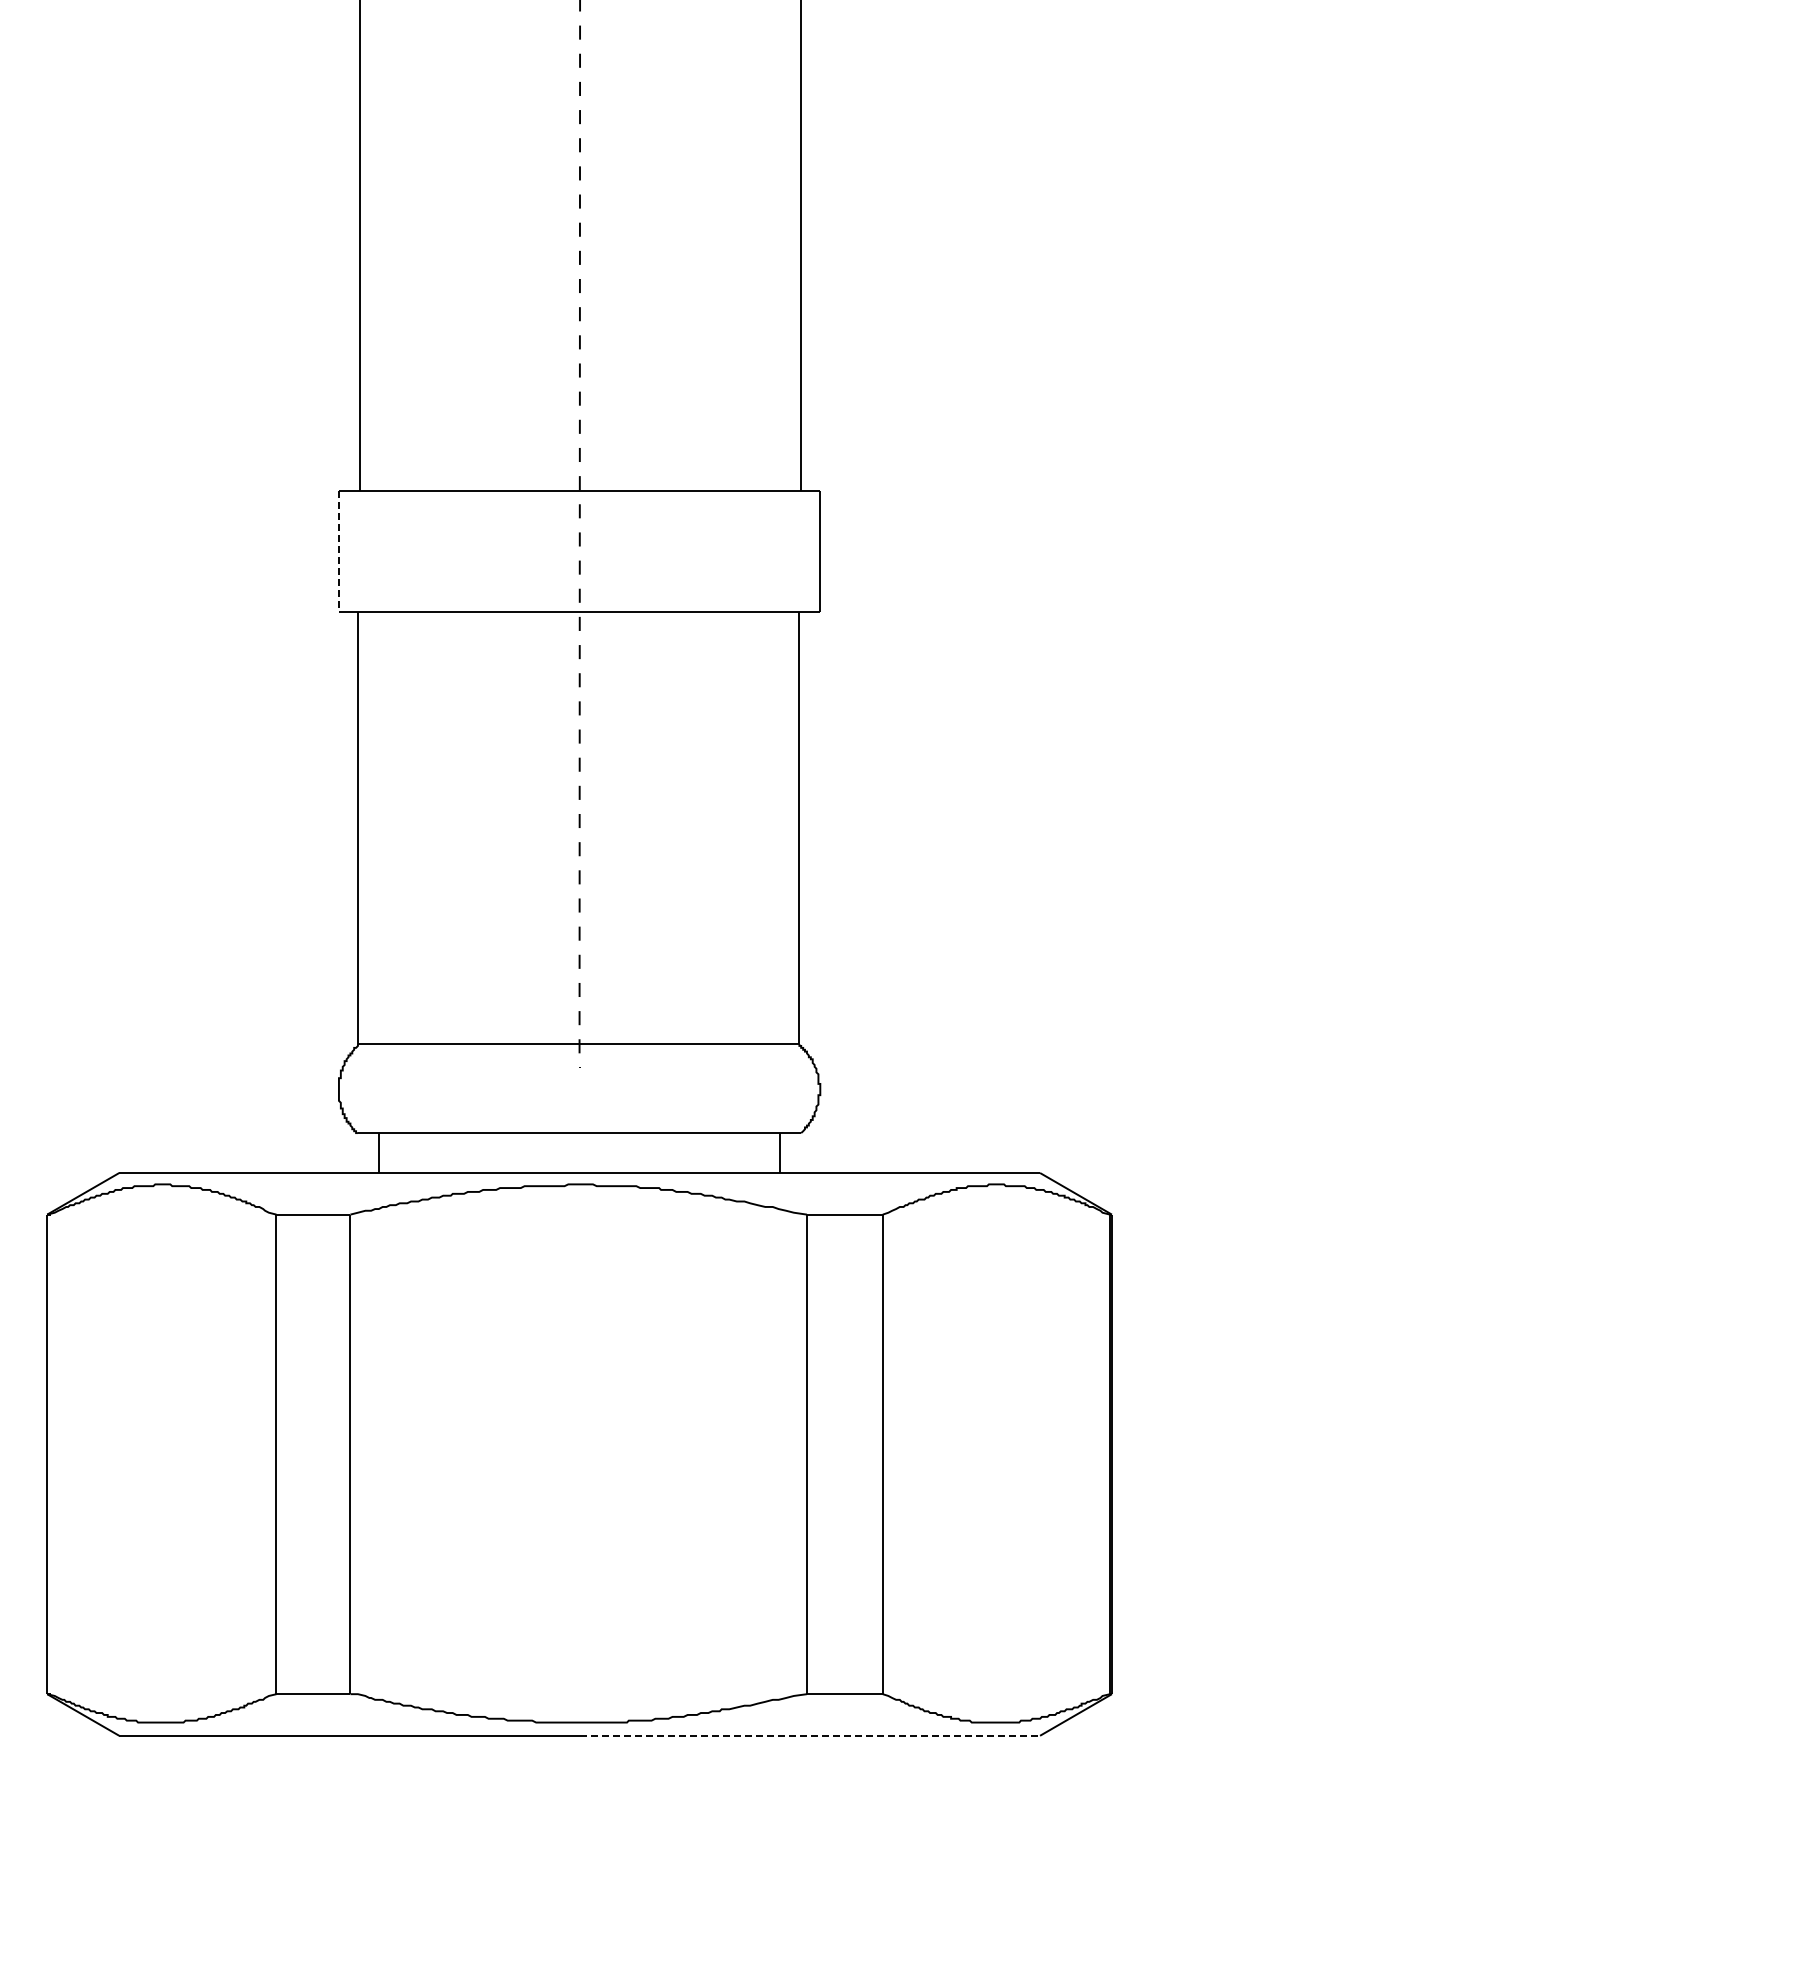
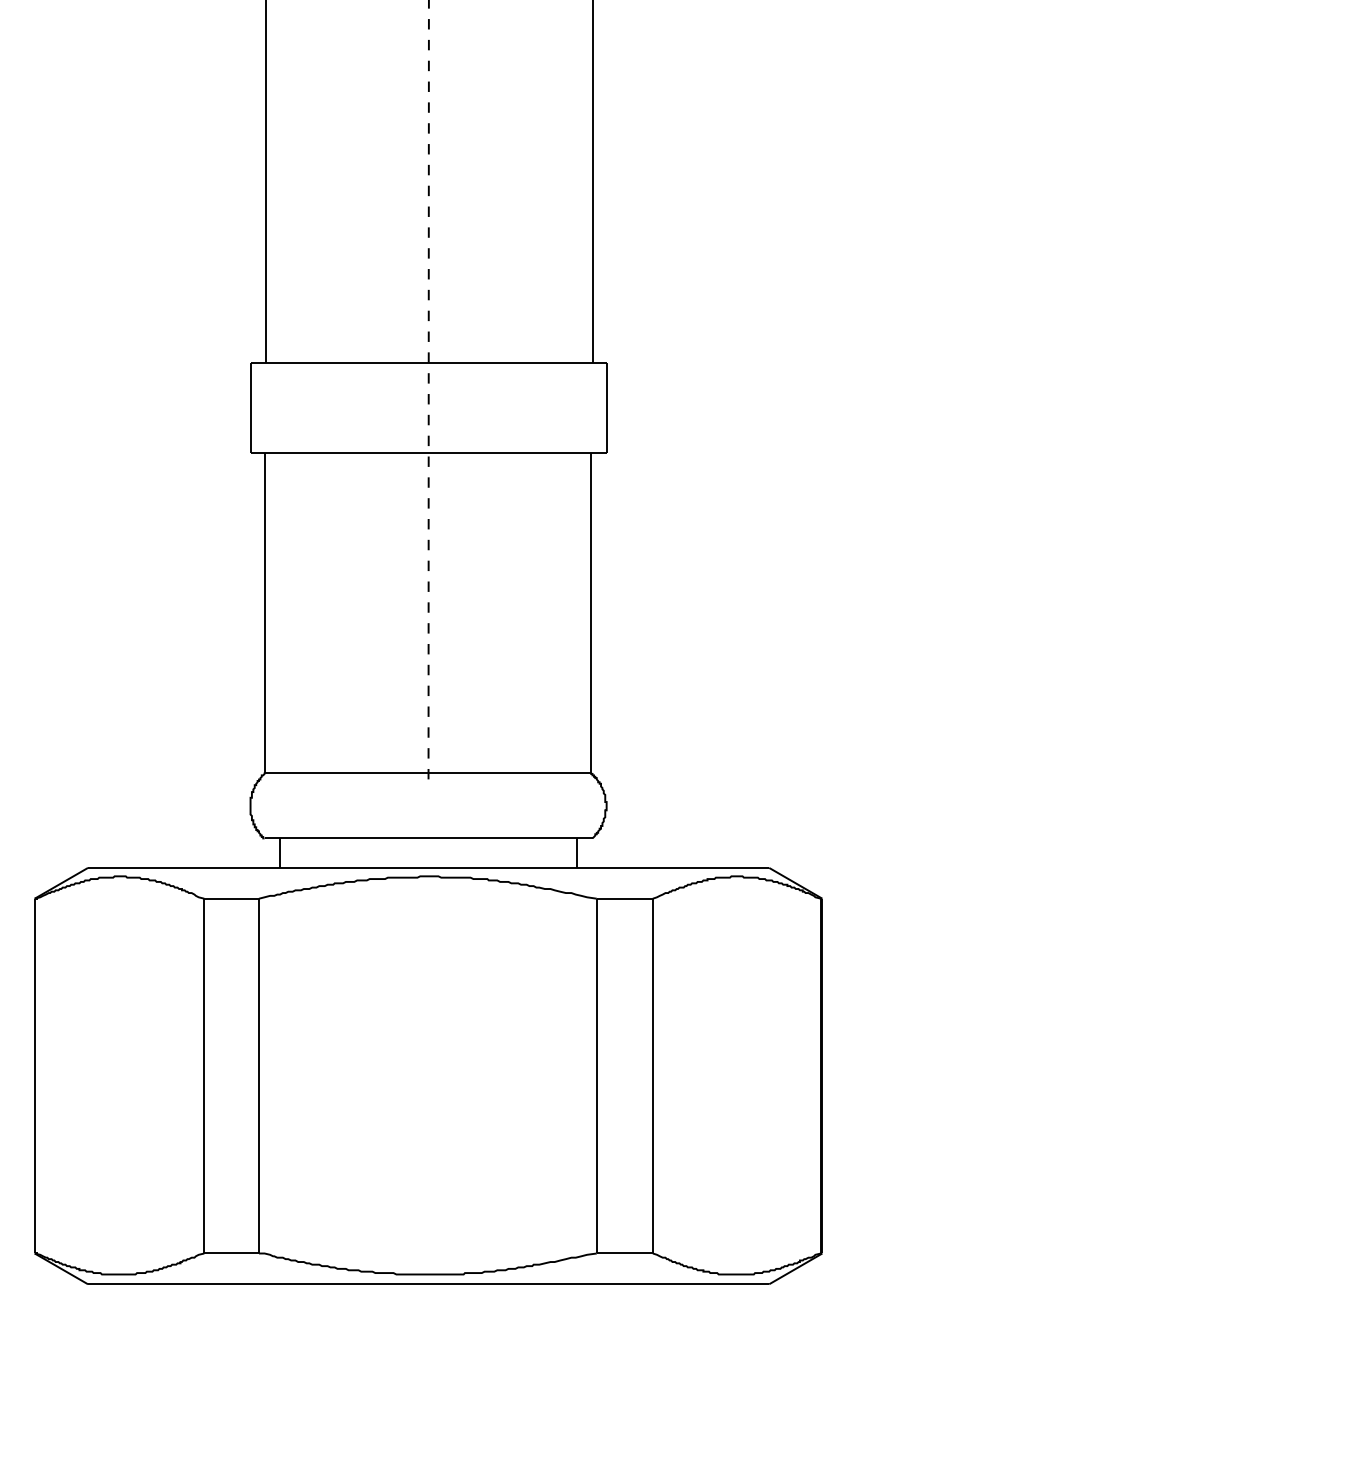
line: (338, 551) -> (250, 408), dashed -> solid
line: (810, 1735) -> (599, 1284), dashed -> solid

